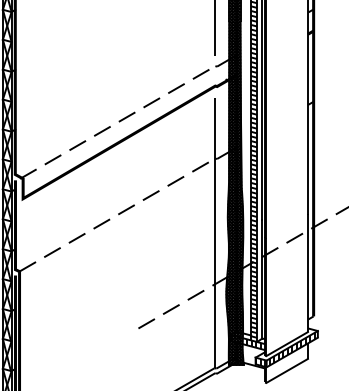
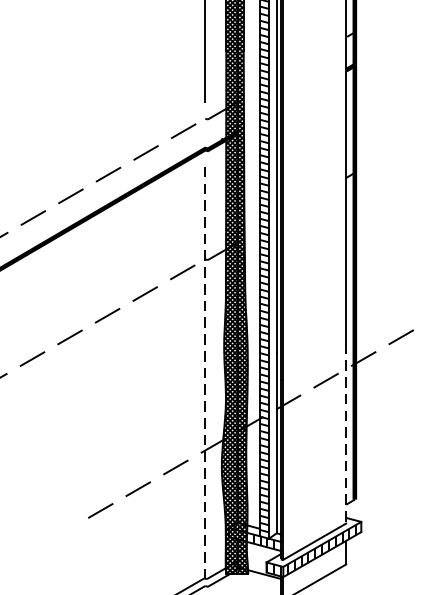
line: (215, 233) -> (205, 373), solid -> dashed
line: (307, 273) -> (345, 434), solid -> dashed

